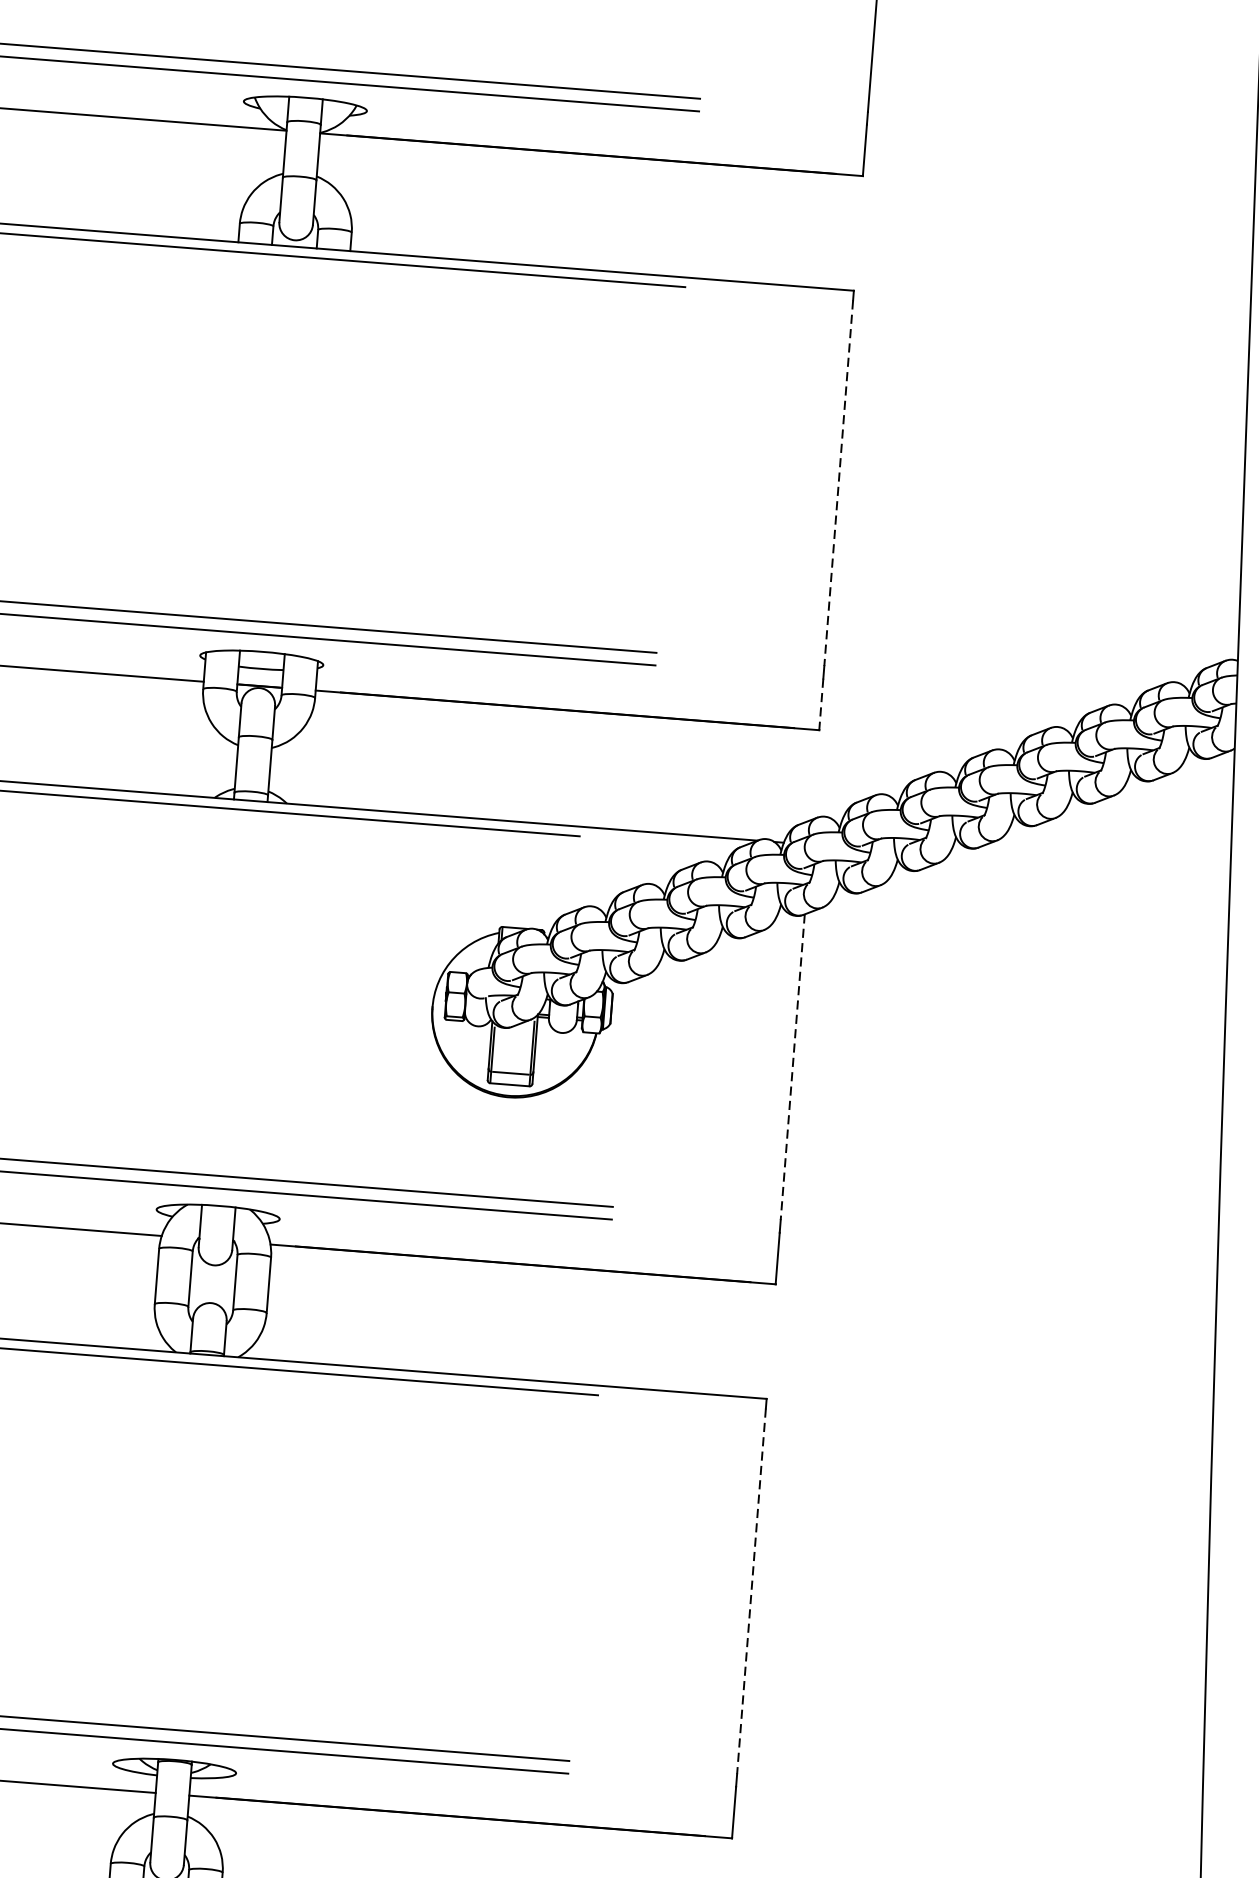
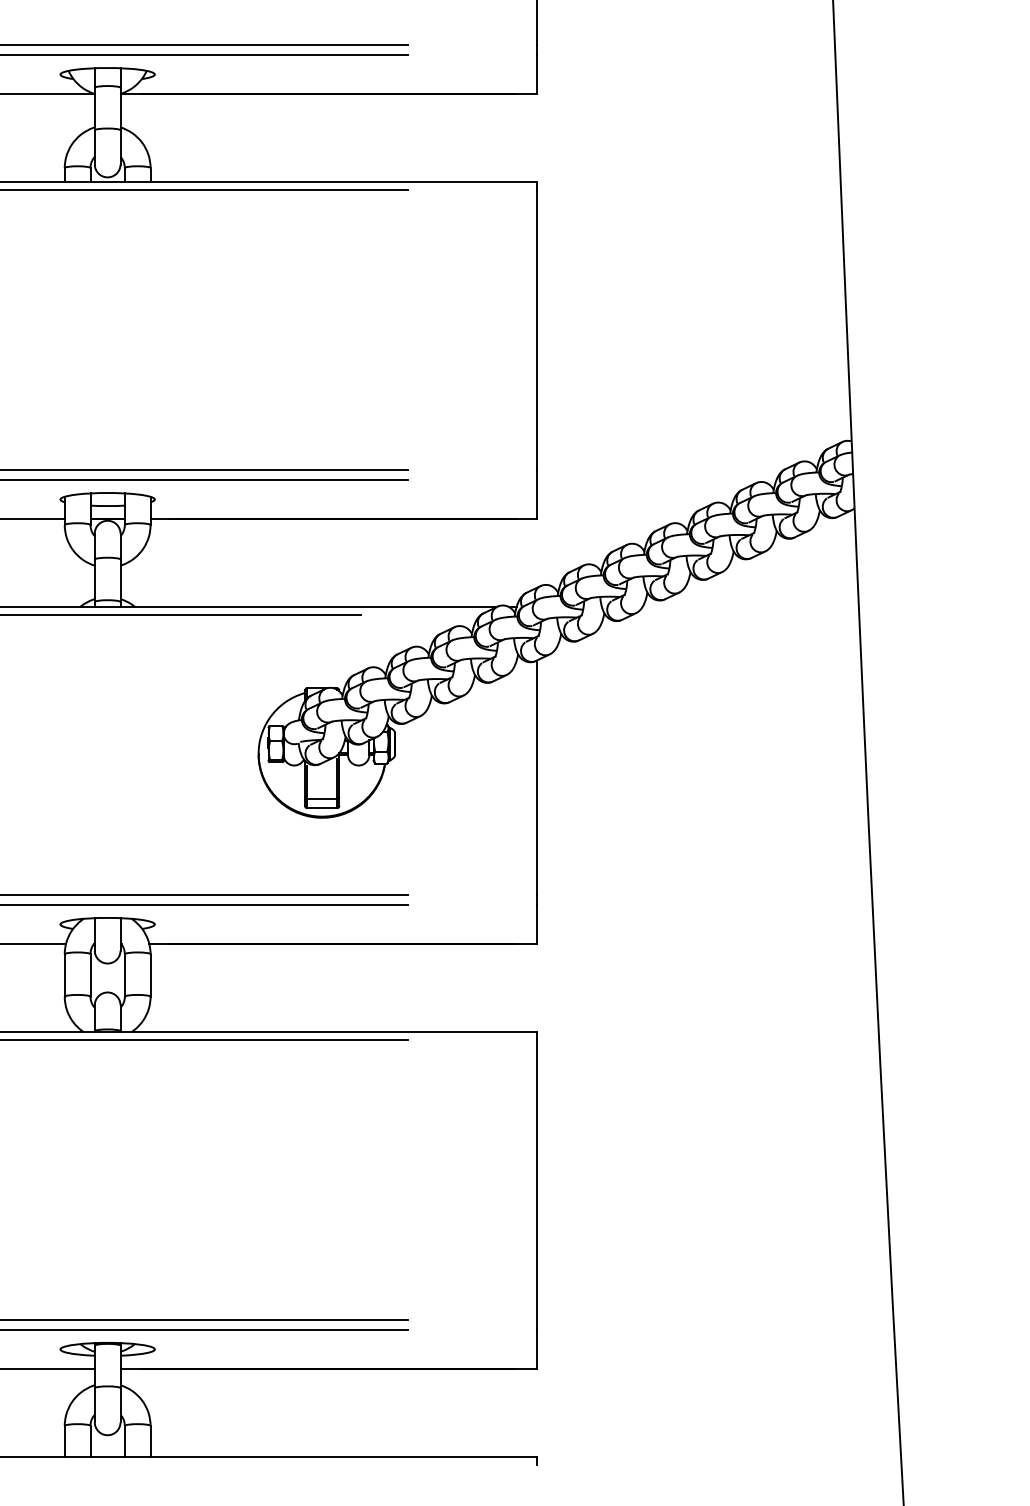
line: (838, 483) -> (536, 330), dashed -> solid
line: (820, 704) -> (536, 499), dashed -> solid
line: (792, 1068) -> (536, 778), dashed -> solid
line: (751, 1592) -> (536, 1180), dashed -> solid

